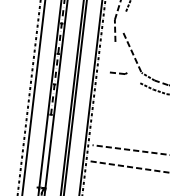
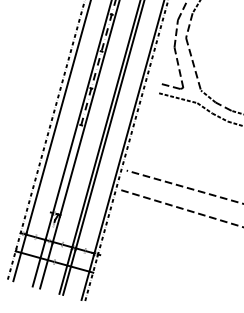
line: (124, 22) -> (189, 25), added
line: (121, 57) -> (178, 67), added
line: (124, 81) -> (178, 98), added

